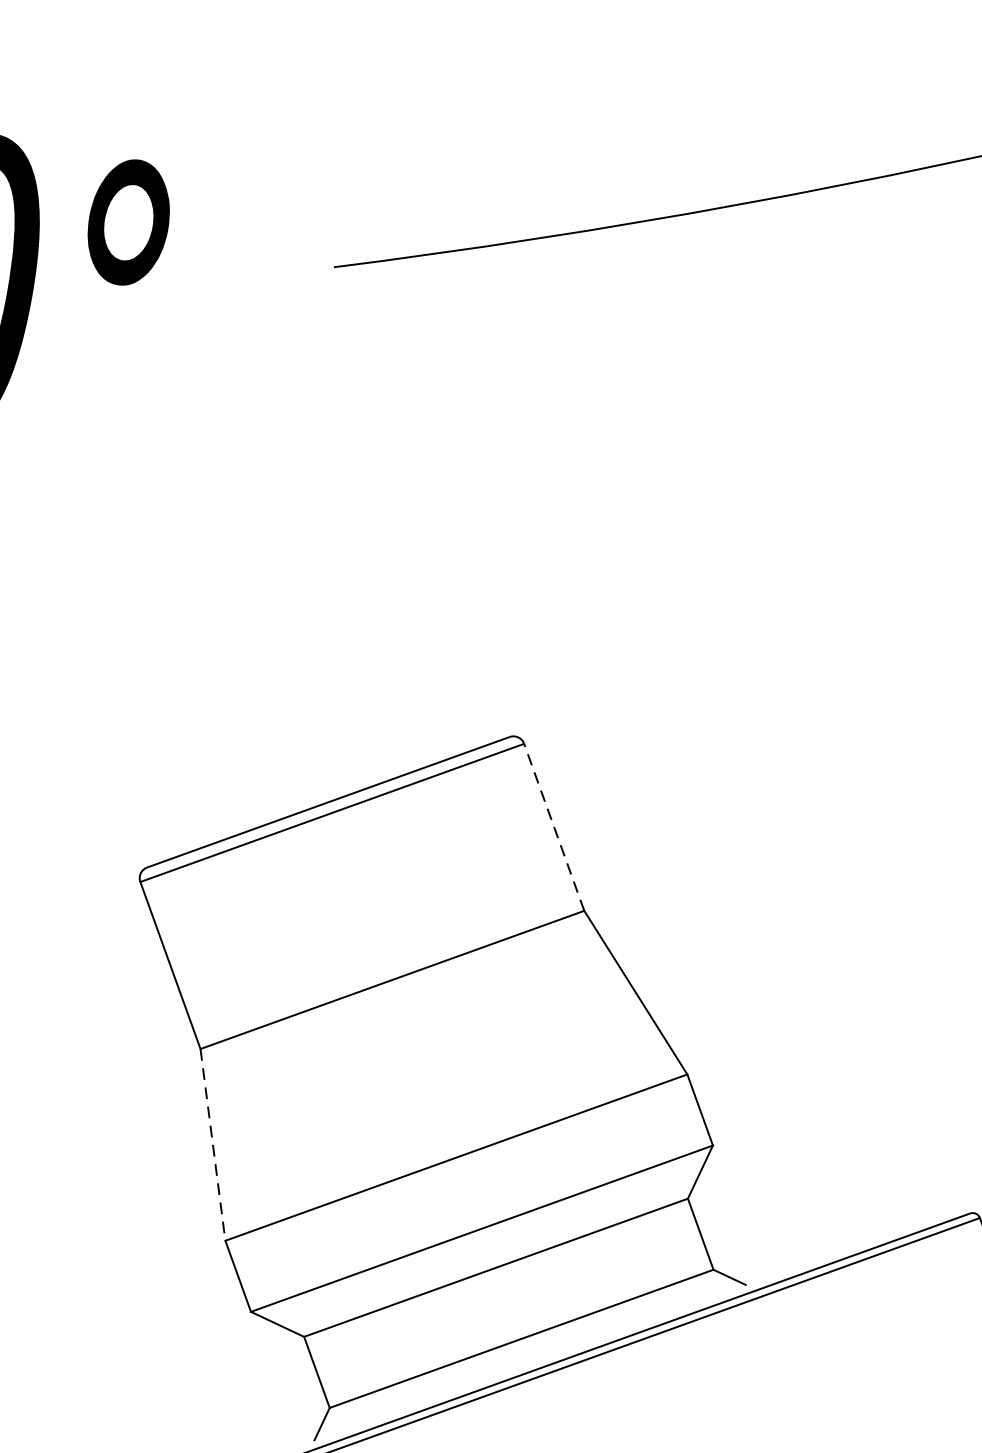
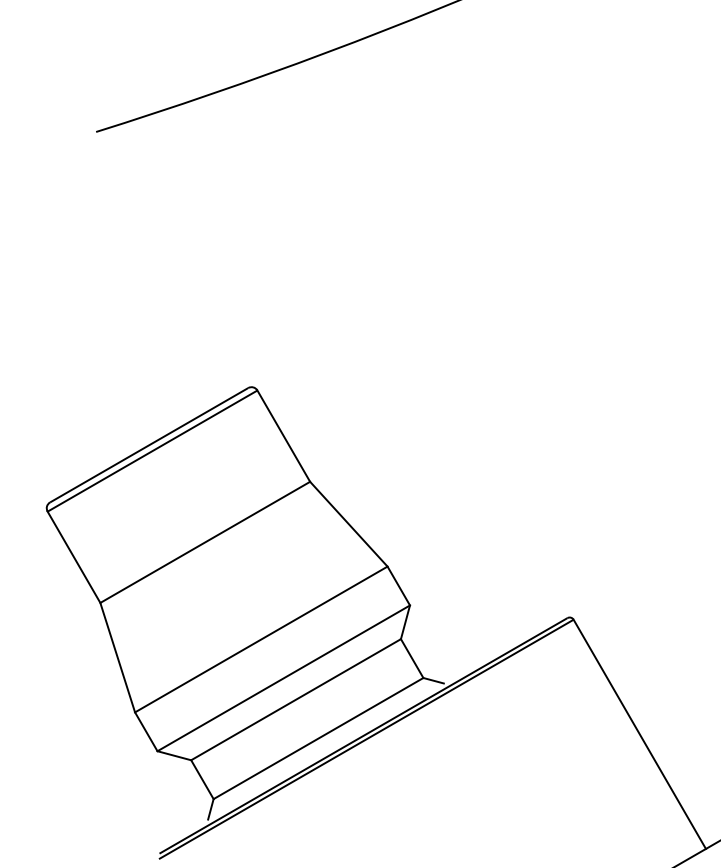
line: (553, 827) -> (283, 436), dashed -> solid
line: (212, 1146) -> (117, 658), dashed -> solid

